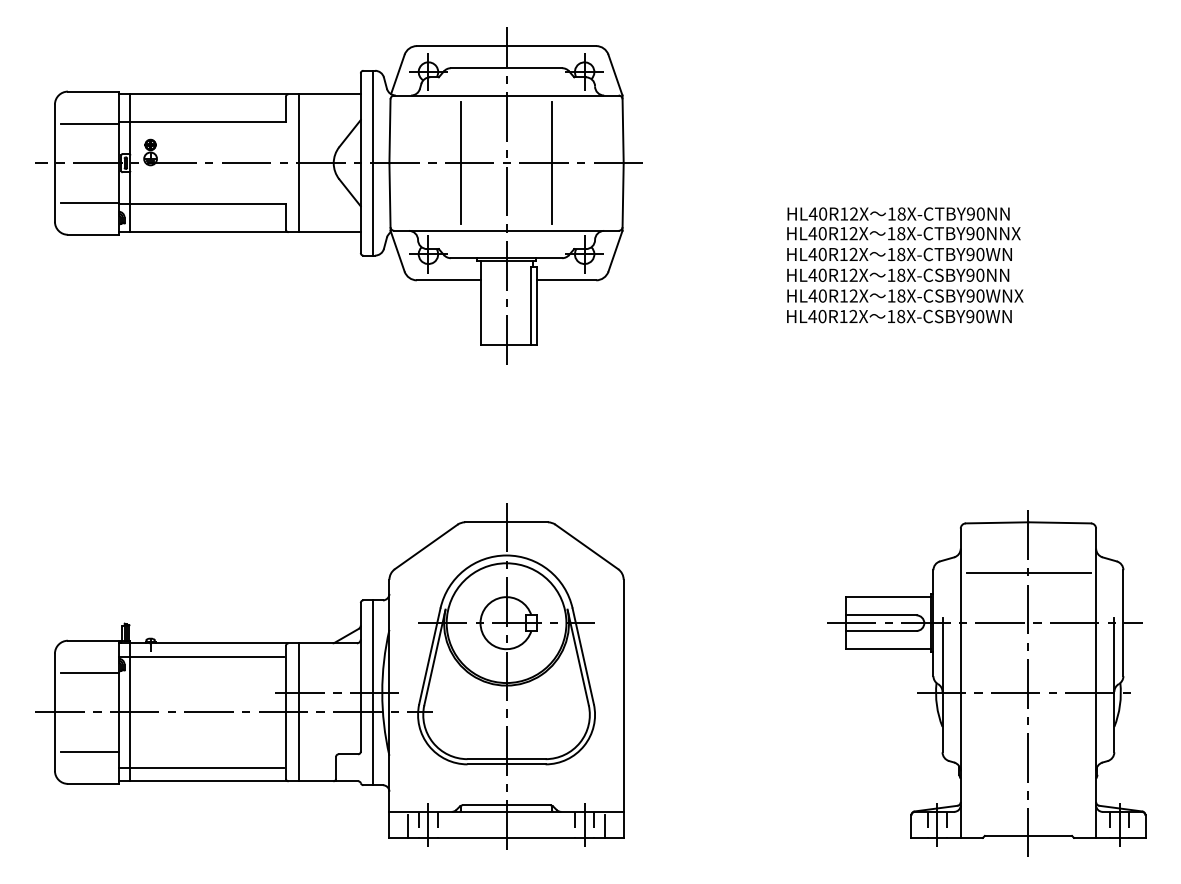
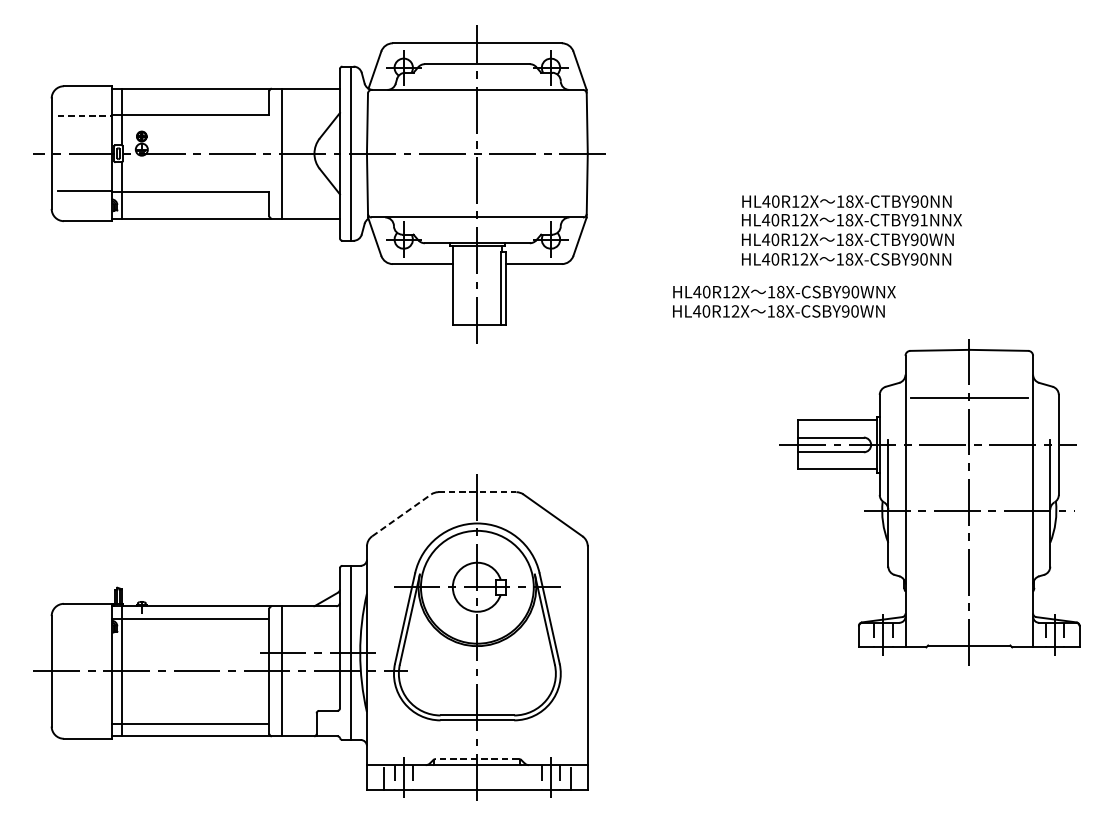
line: (90, 123) -> (85, 116), solid -> dashed
line: (461, 163) -> (434, 153), removed
line: (552, 163) -> (520, 153), removed
text: (980, 233) -> (924, 219), 18X-CTBY90NNX -> 18X-CTBY91NNX
text: (905, 306) -> (784, 301), moved
line: (507, 522) -> (478, 492), solid -> dashed
line: (426, 546) -> (401, 515), solid -> dashed
line: (89, 672) -> (84, 633), removed
part: (986, 683) -> (929, 501), moved
line: (89, 752) -> (84, 709), removed
line: (506, 805) -> (477, 759), solid -> dashed

